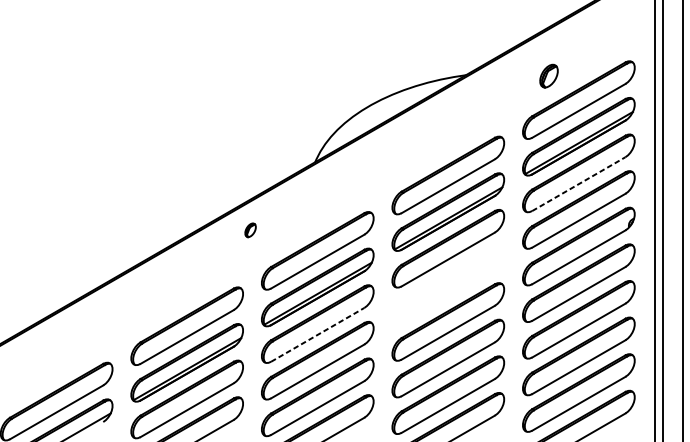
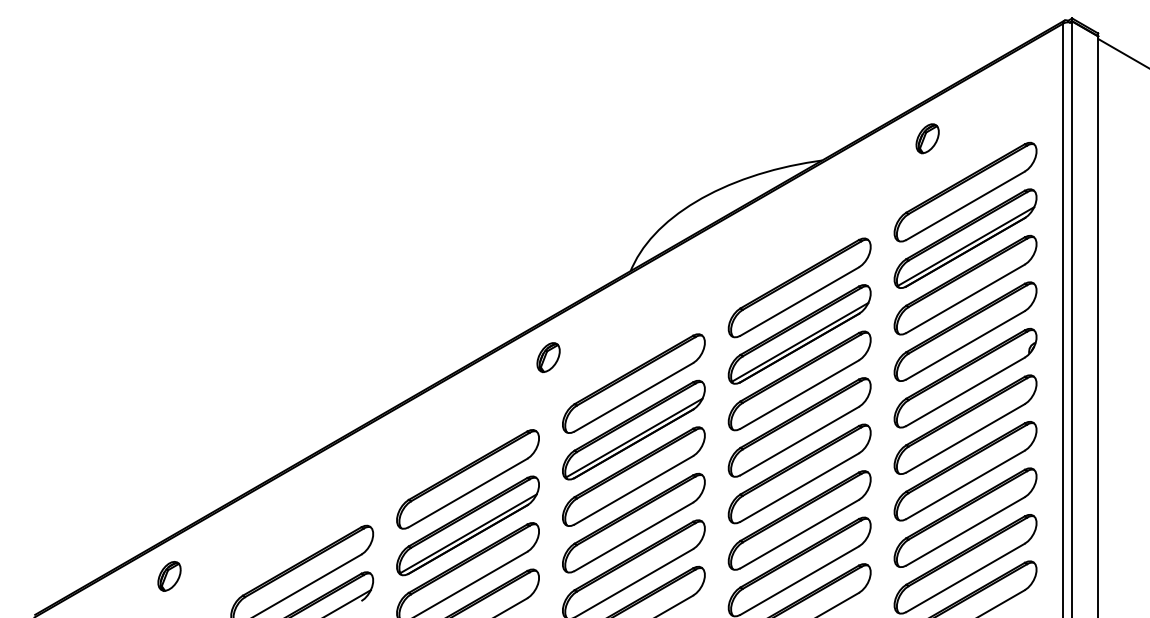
part: (548, 75) -> (927, 138), moved
line: (579, 183) -> (966, 298), dashed -> solid
part: (250, 230) -> (548, 357), size x1.67
part: (448, 285) -> (799, 427), added
line: (318, 334) -> (634, 490), dashed -> solid

